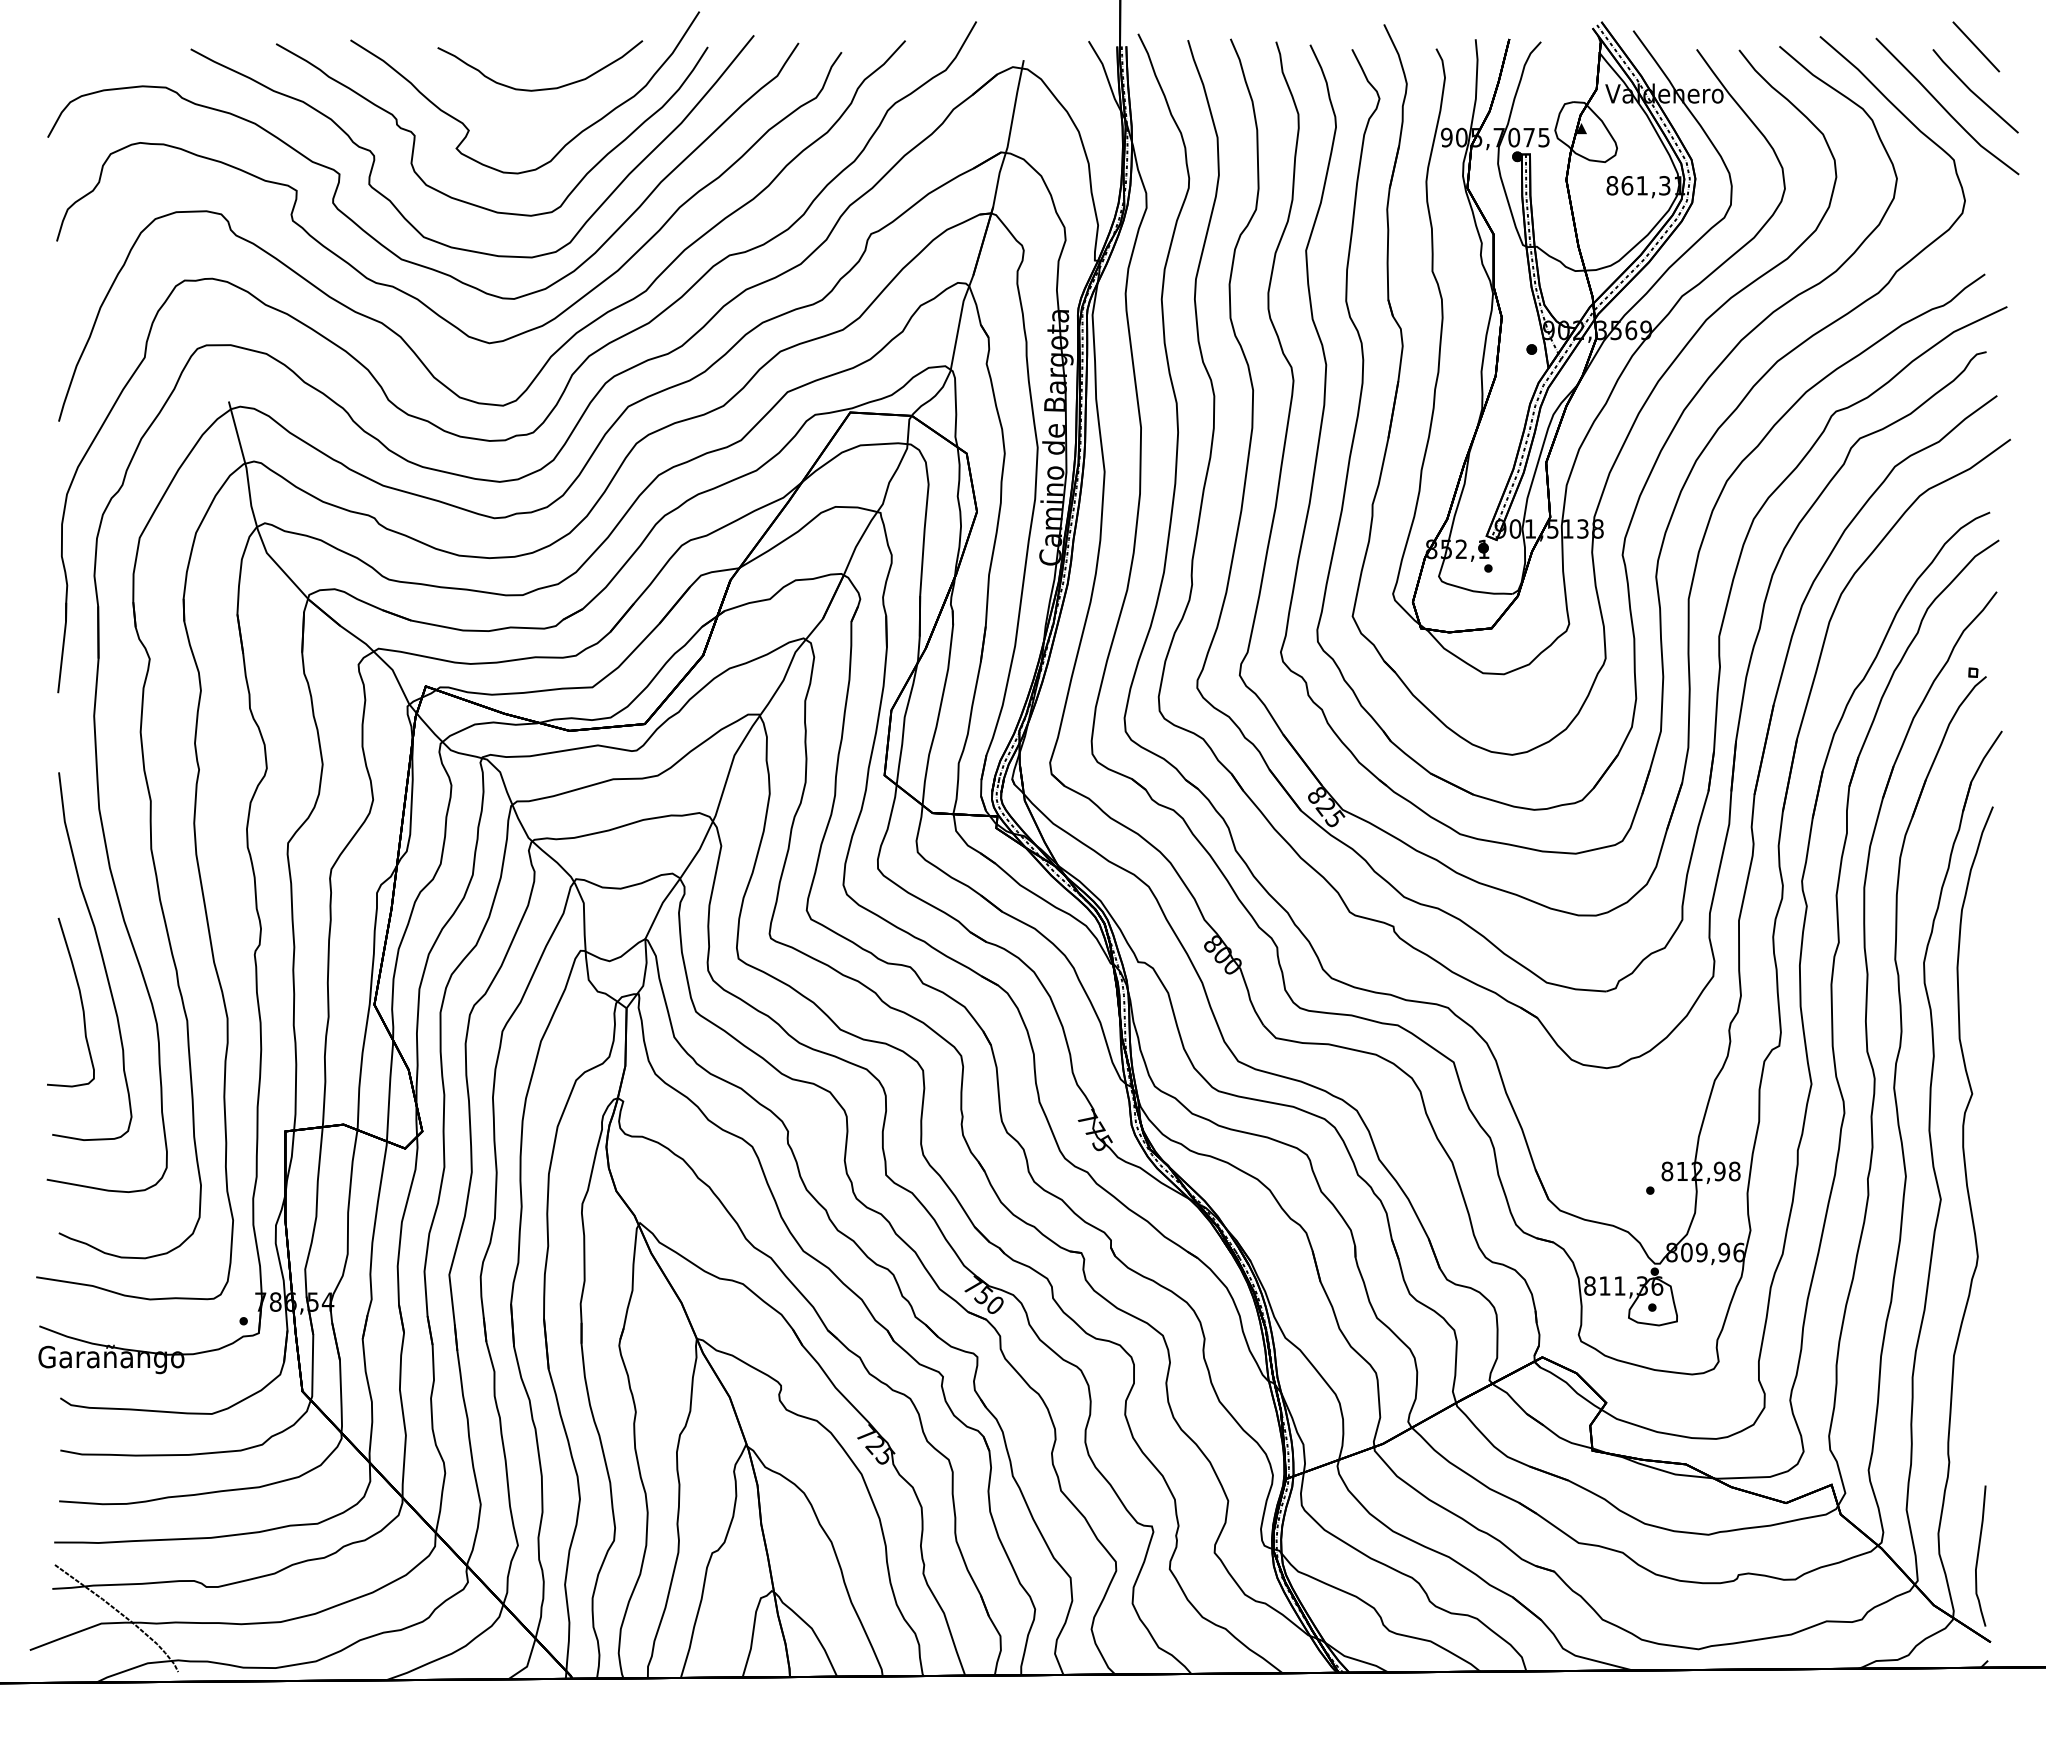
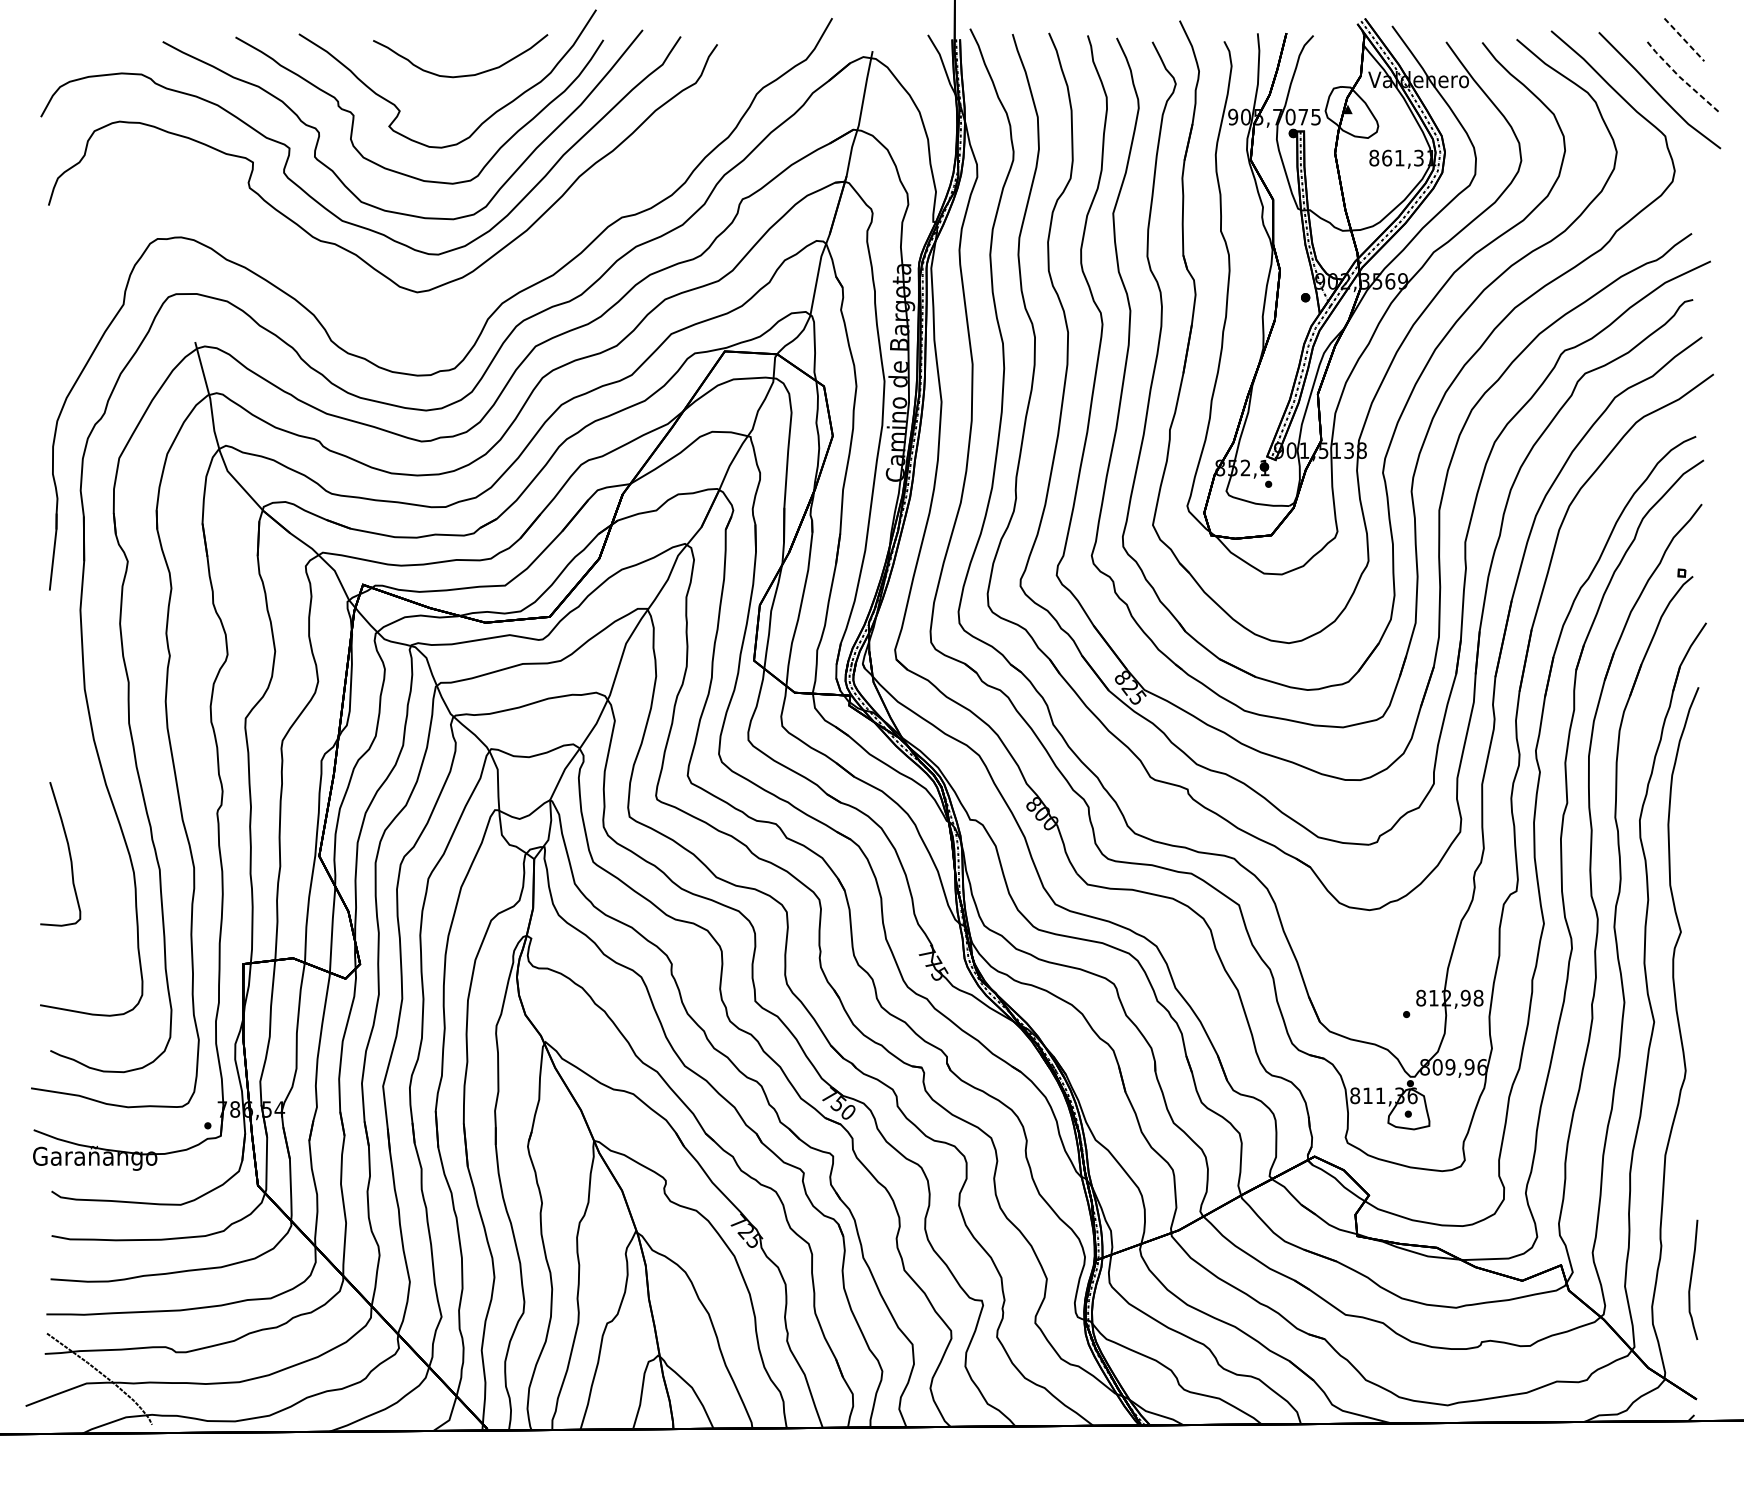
line: (1976, 47) -> (1684, 40), solid -> dashed
line: (1973, 92) -> (1682, 78), solid -> dashed
curve: (399, 334) -> (340, 284), removed
curve: (100, 954) -> (85, 813), removed
curve: (1978, 1555) -> (1691, 1279), moved

